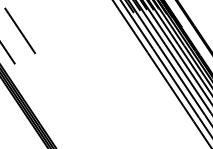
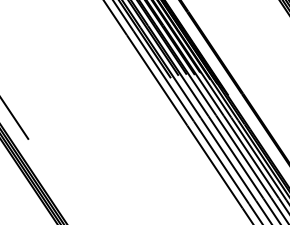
line: (19, 30) -> (34, 99), removed

